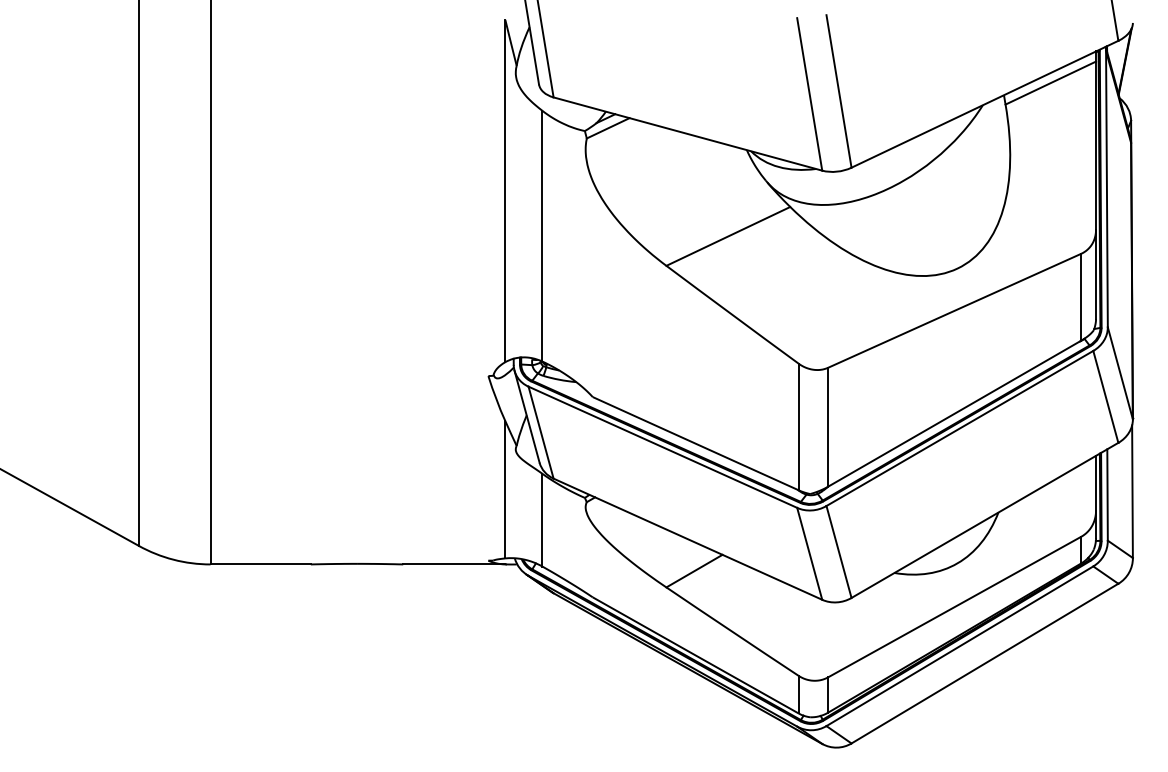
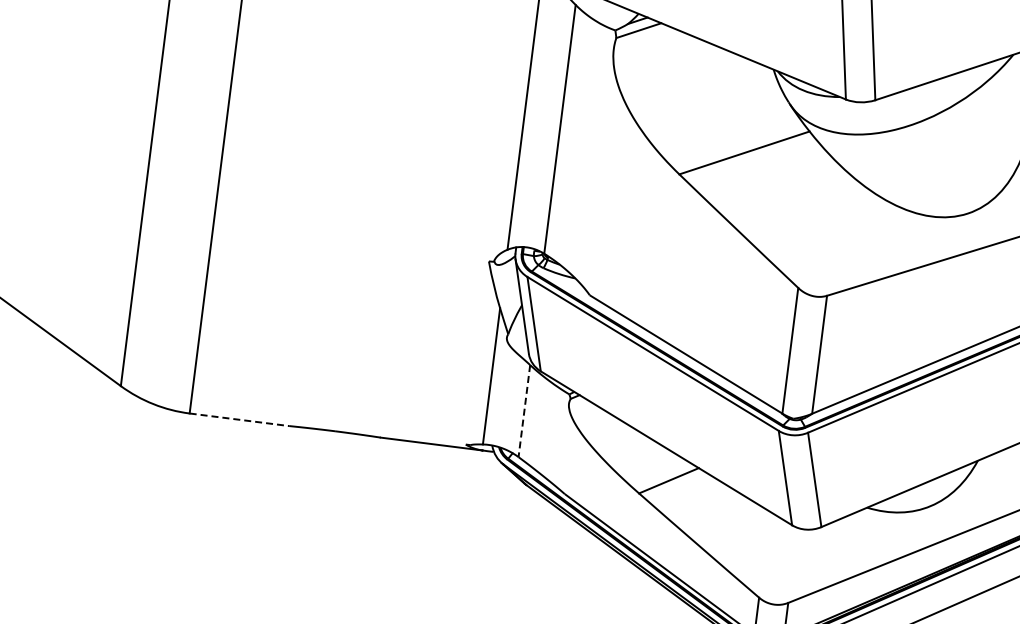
line: (542, 520) -> (524, 411), solid -> dashed
line: (261, 564) -> (240, 419), solid -> dashed

